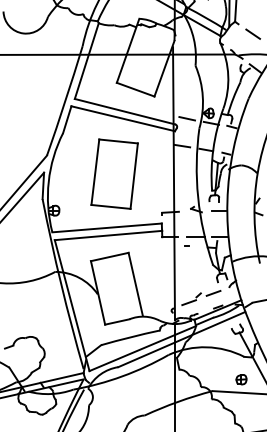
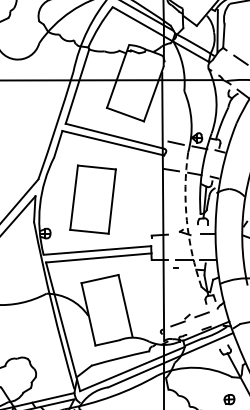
part: (114, 173) -> (92, 198), moved
arc: (198, 197) -> (187, 220), solid -> dashed

